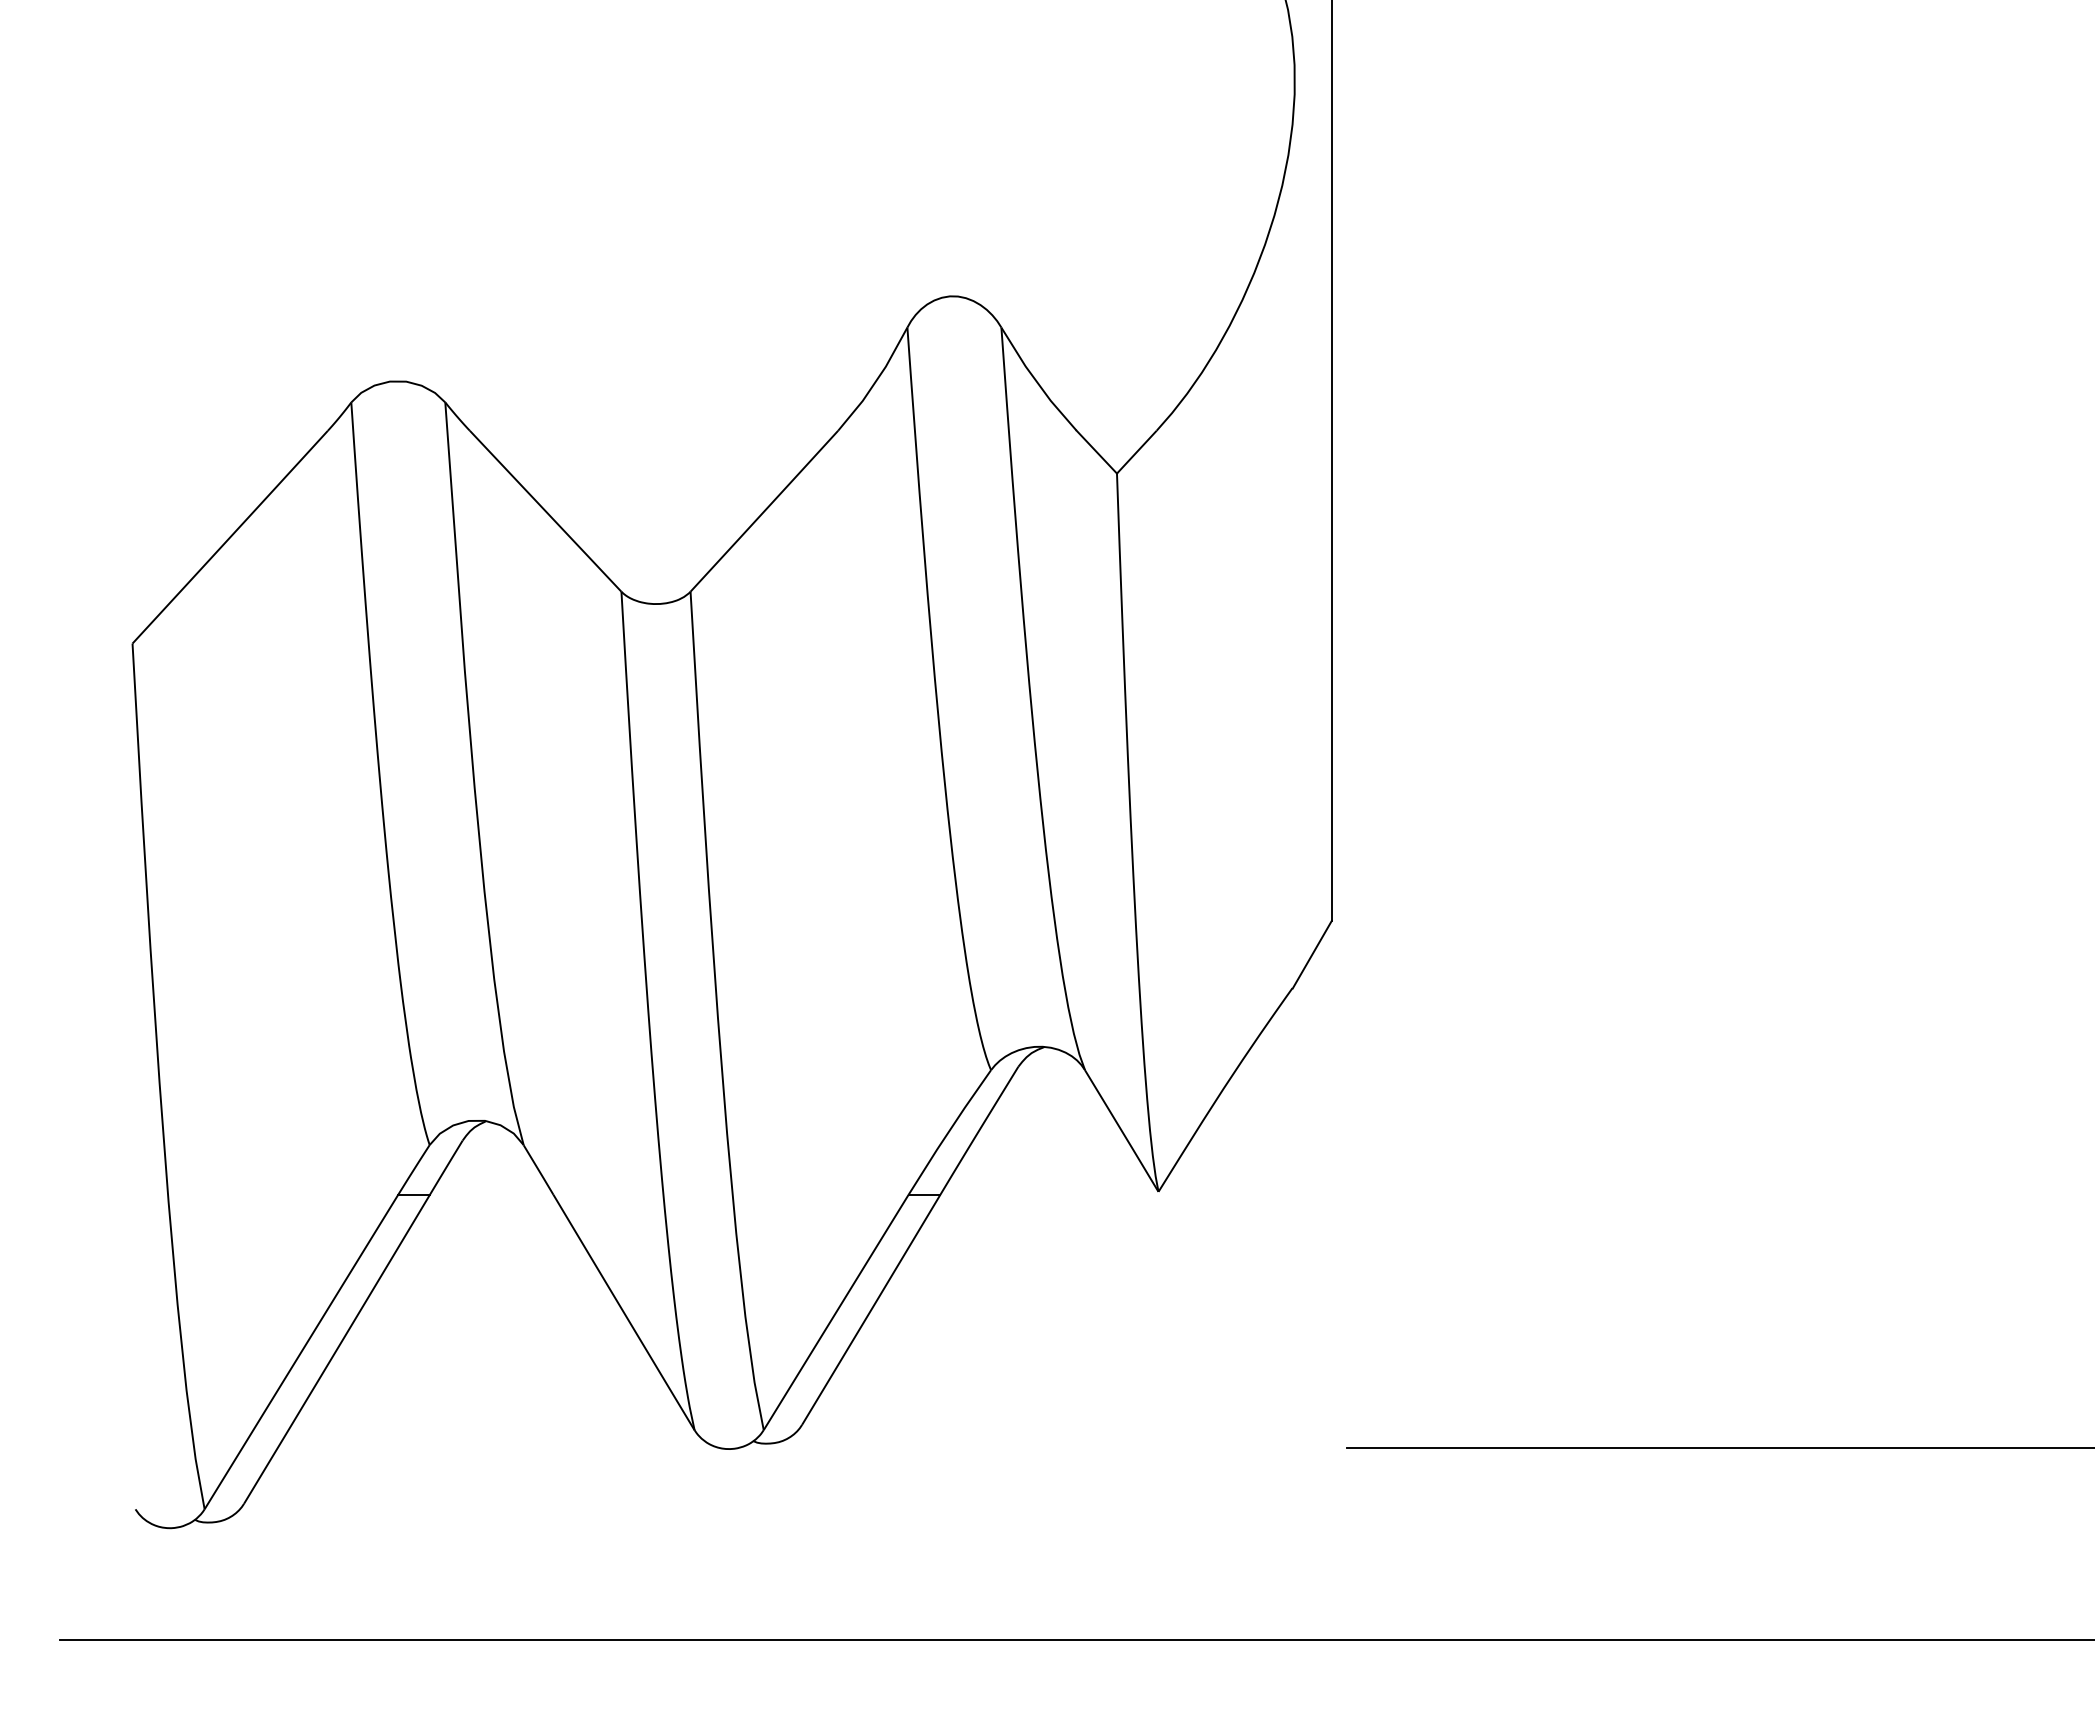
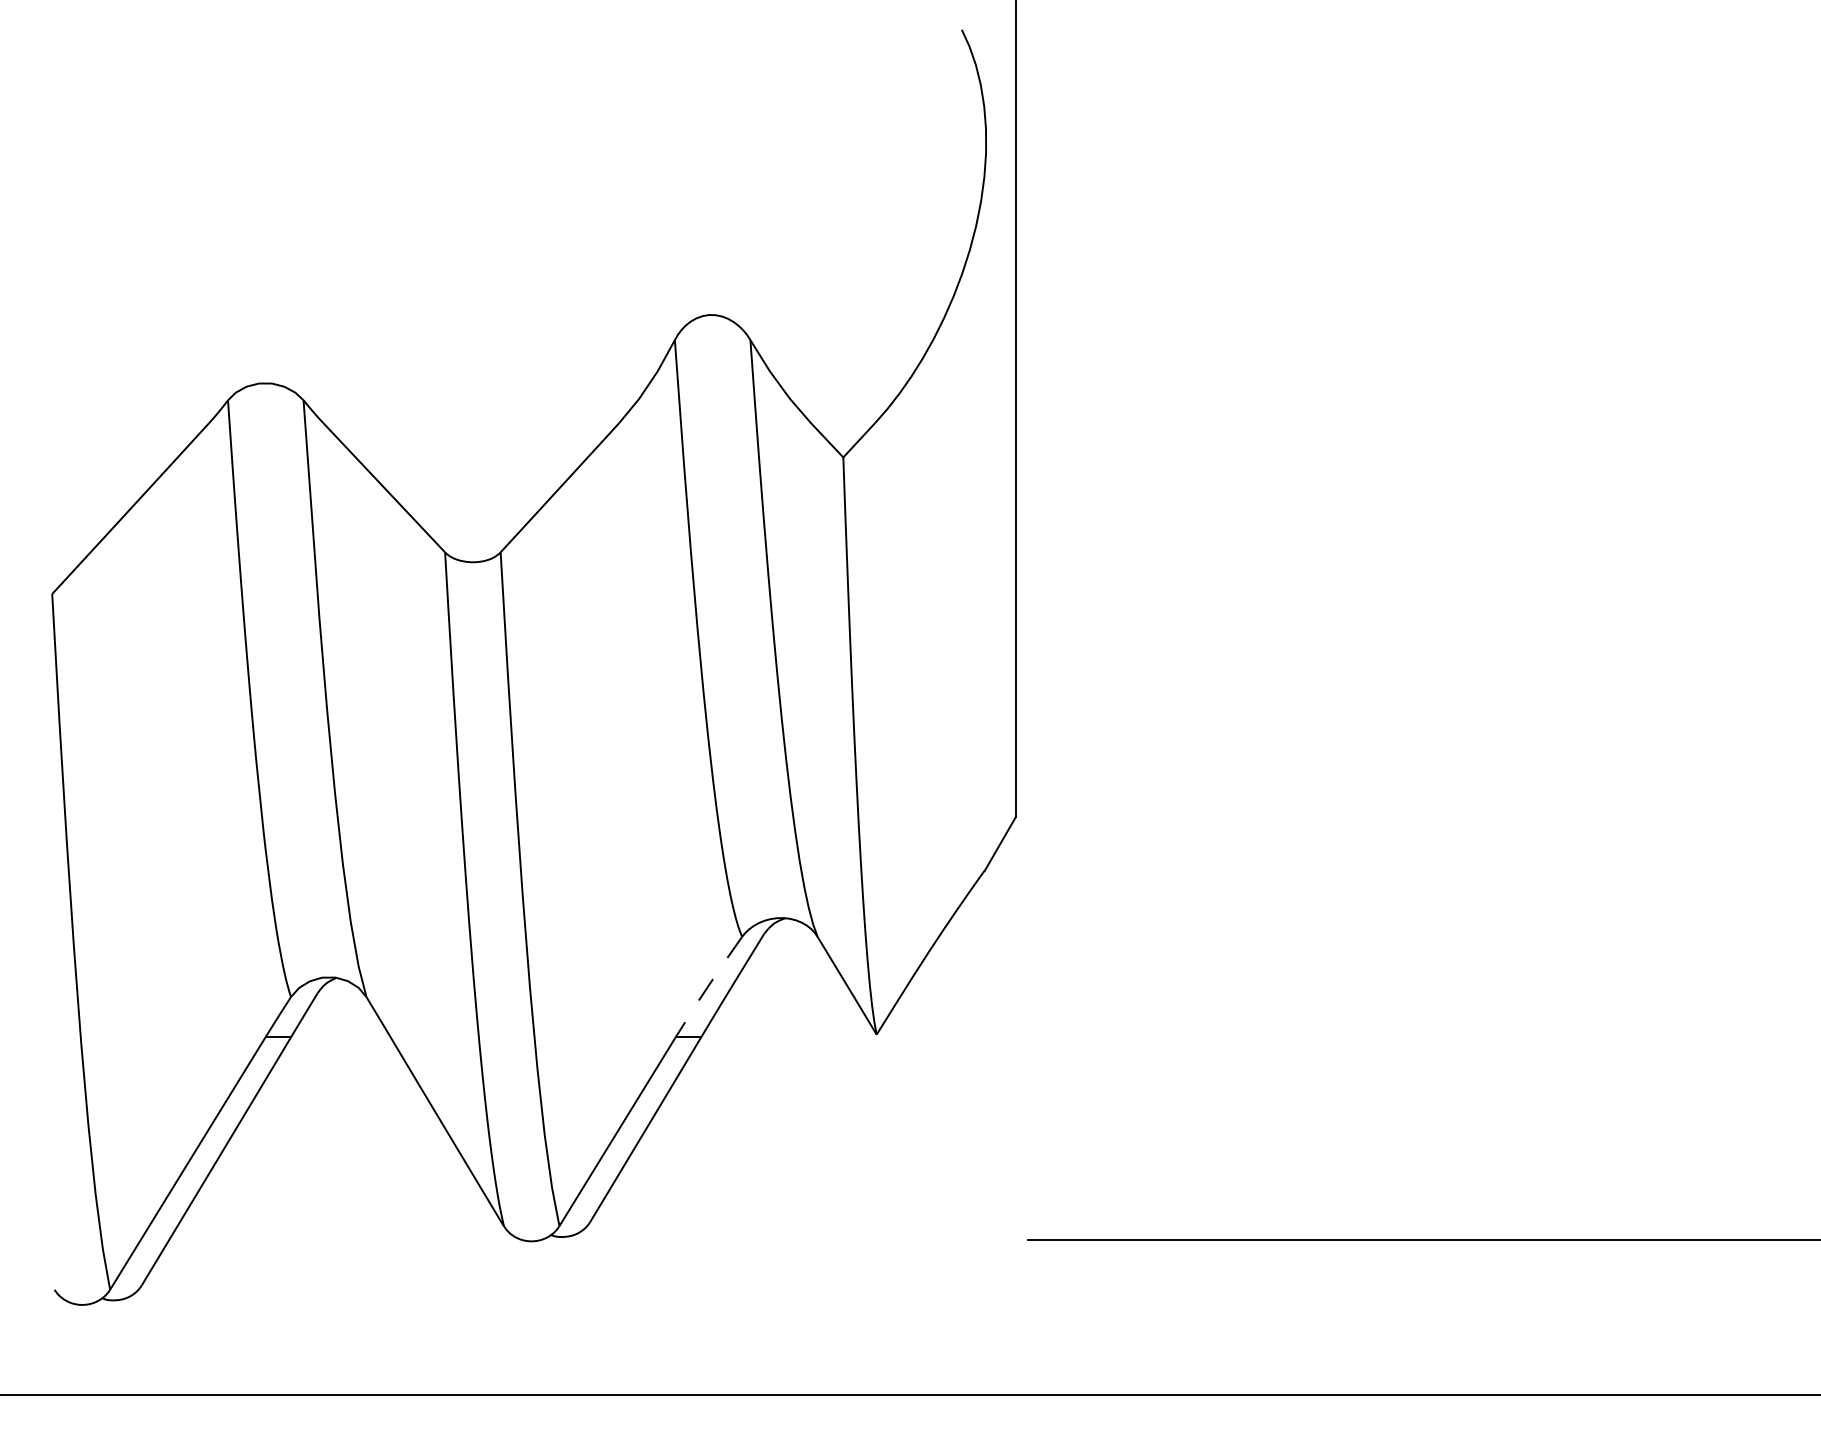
line: (949, 1131) -> (708, 986), solid -> dashed

